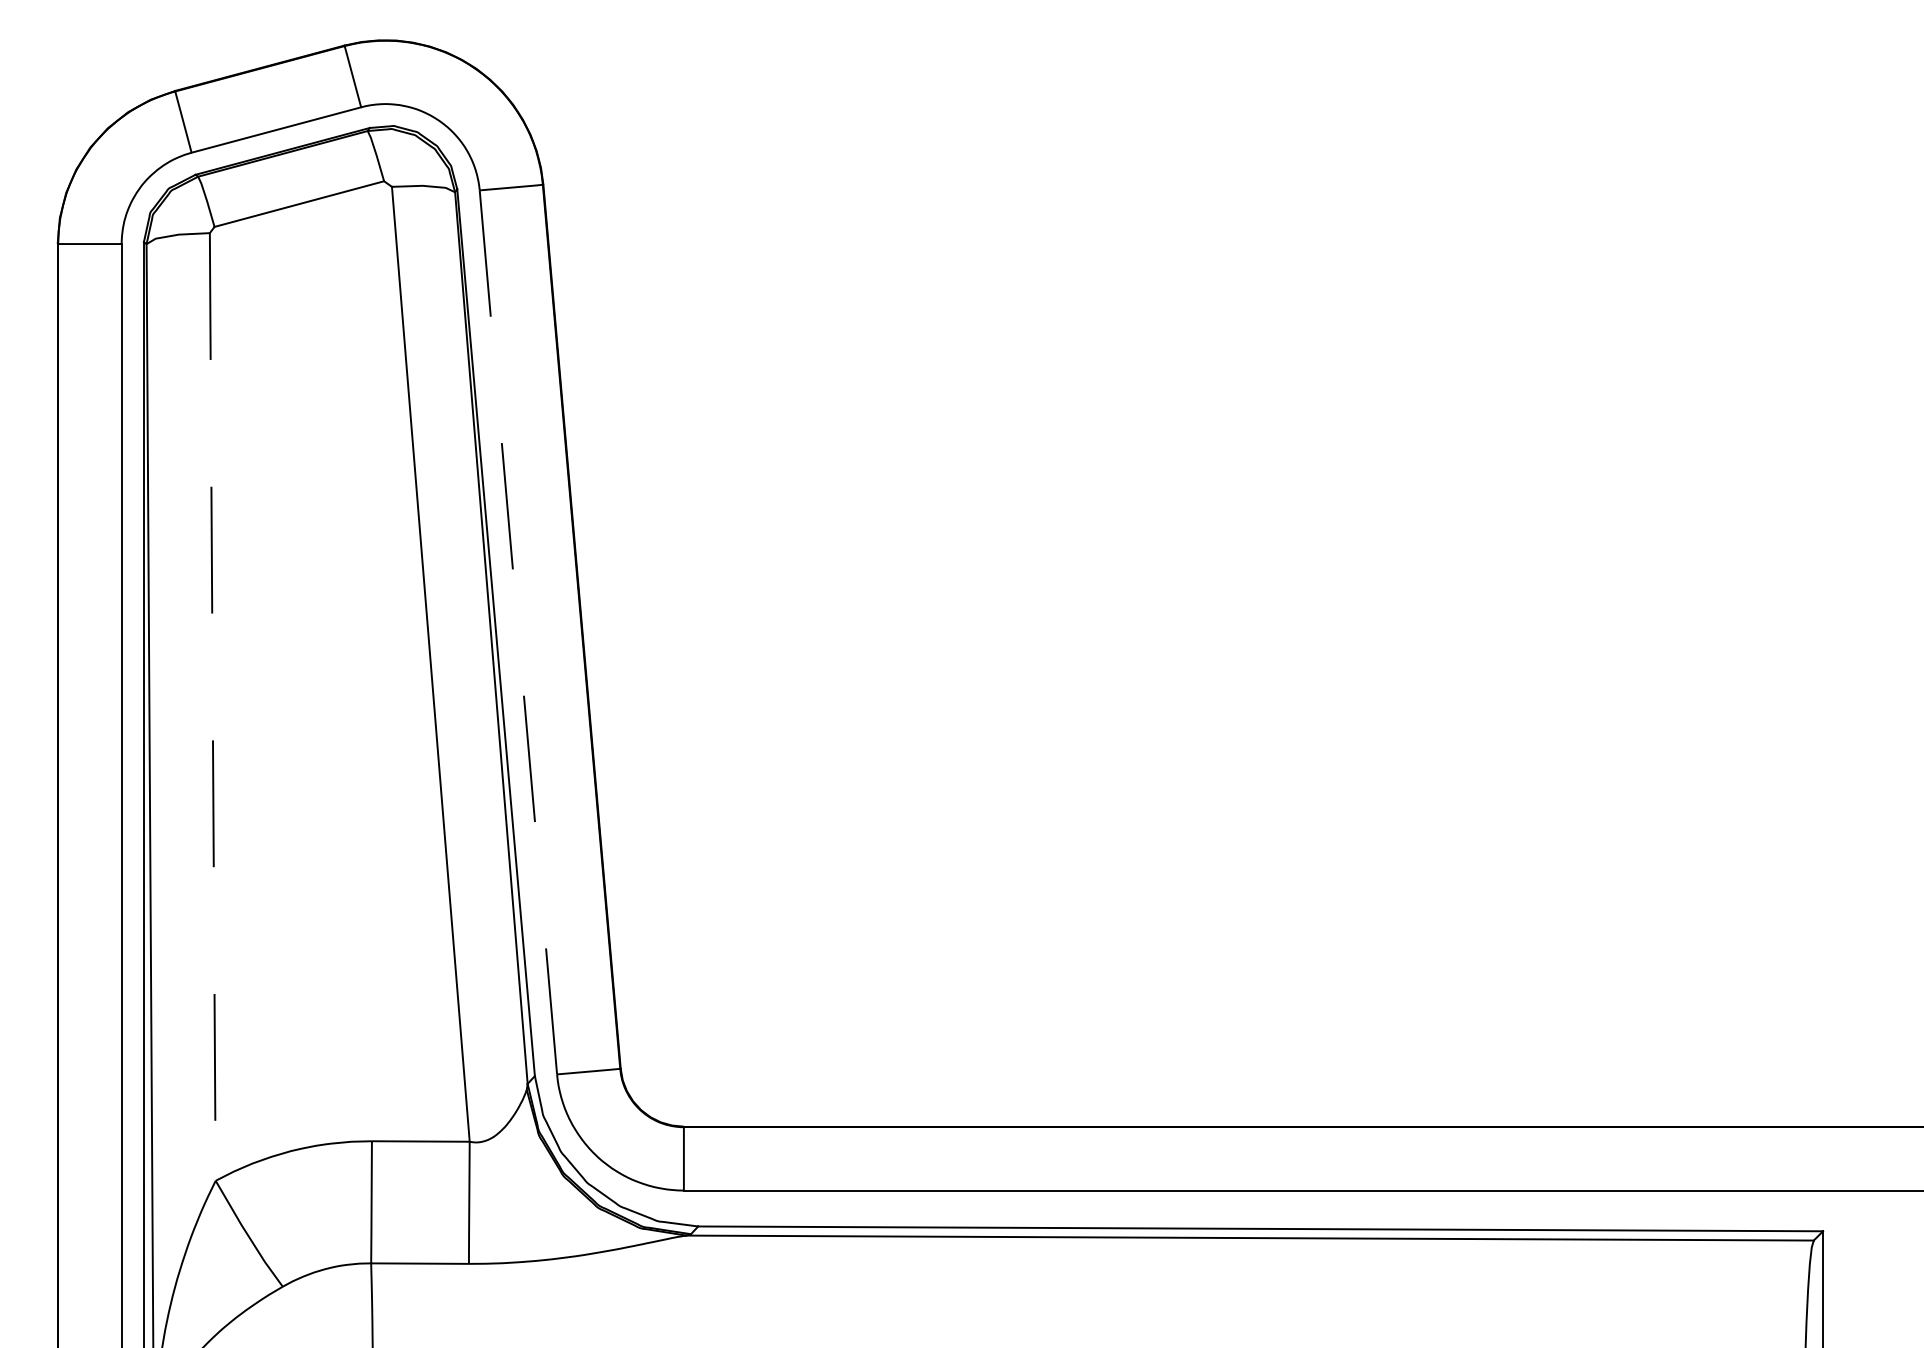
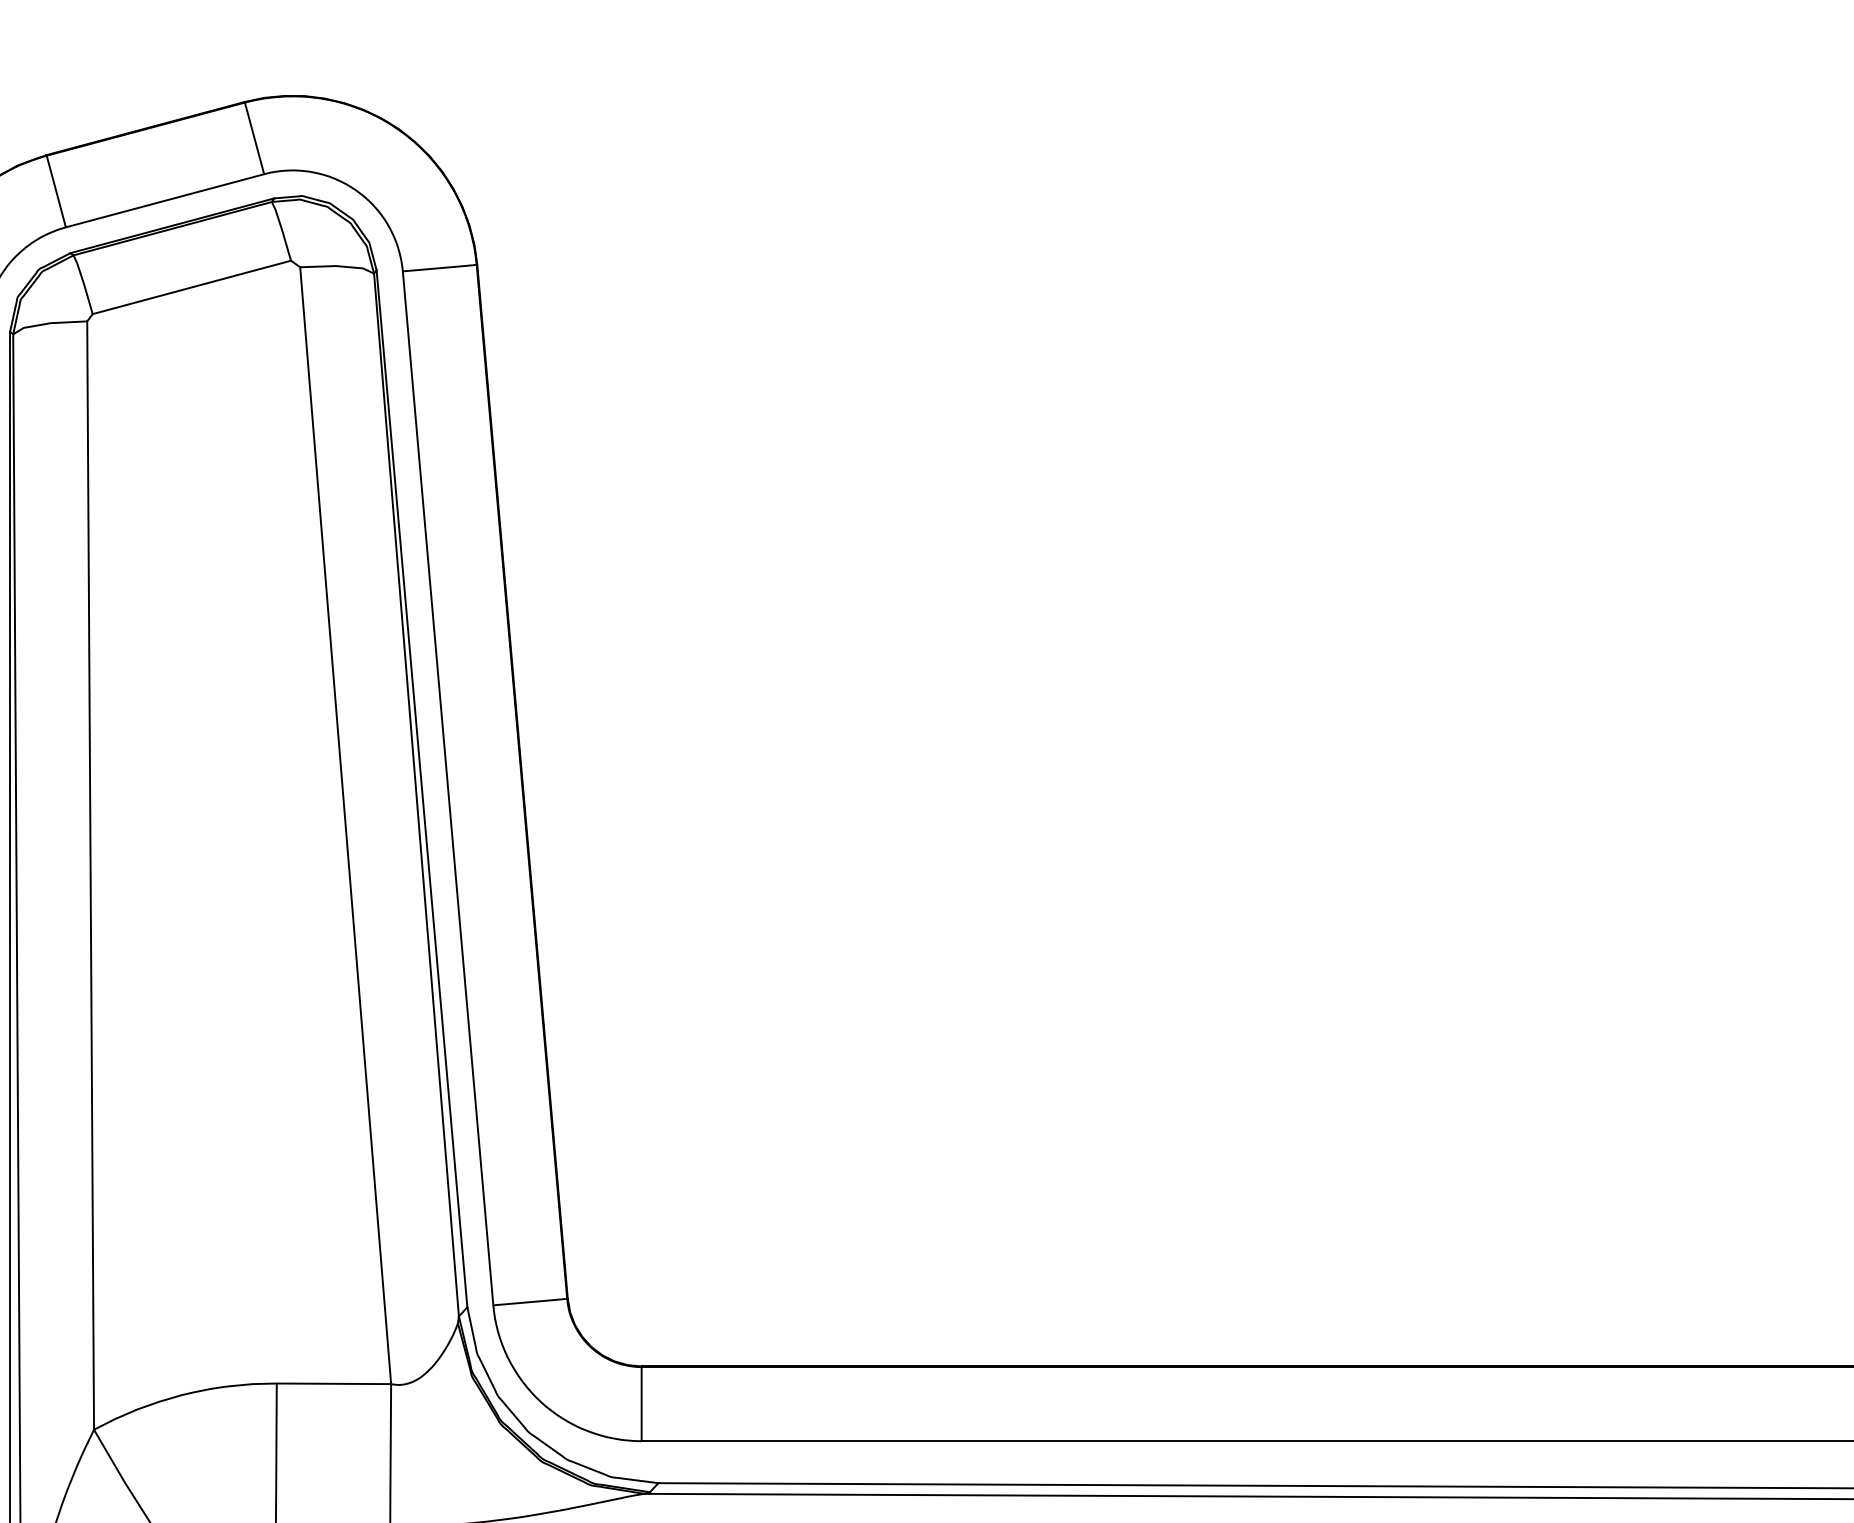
line: (518, 632) -> (448, 788), dashed -> solid
line: (212, 706) -> (90, 875), dashed -> solid

